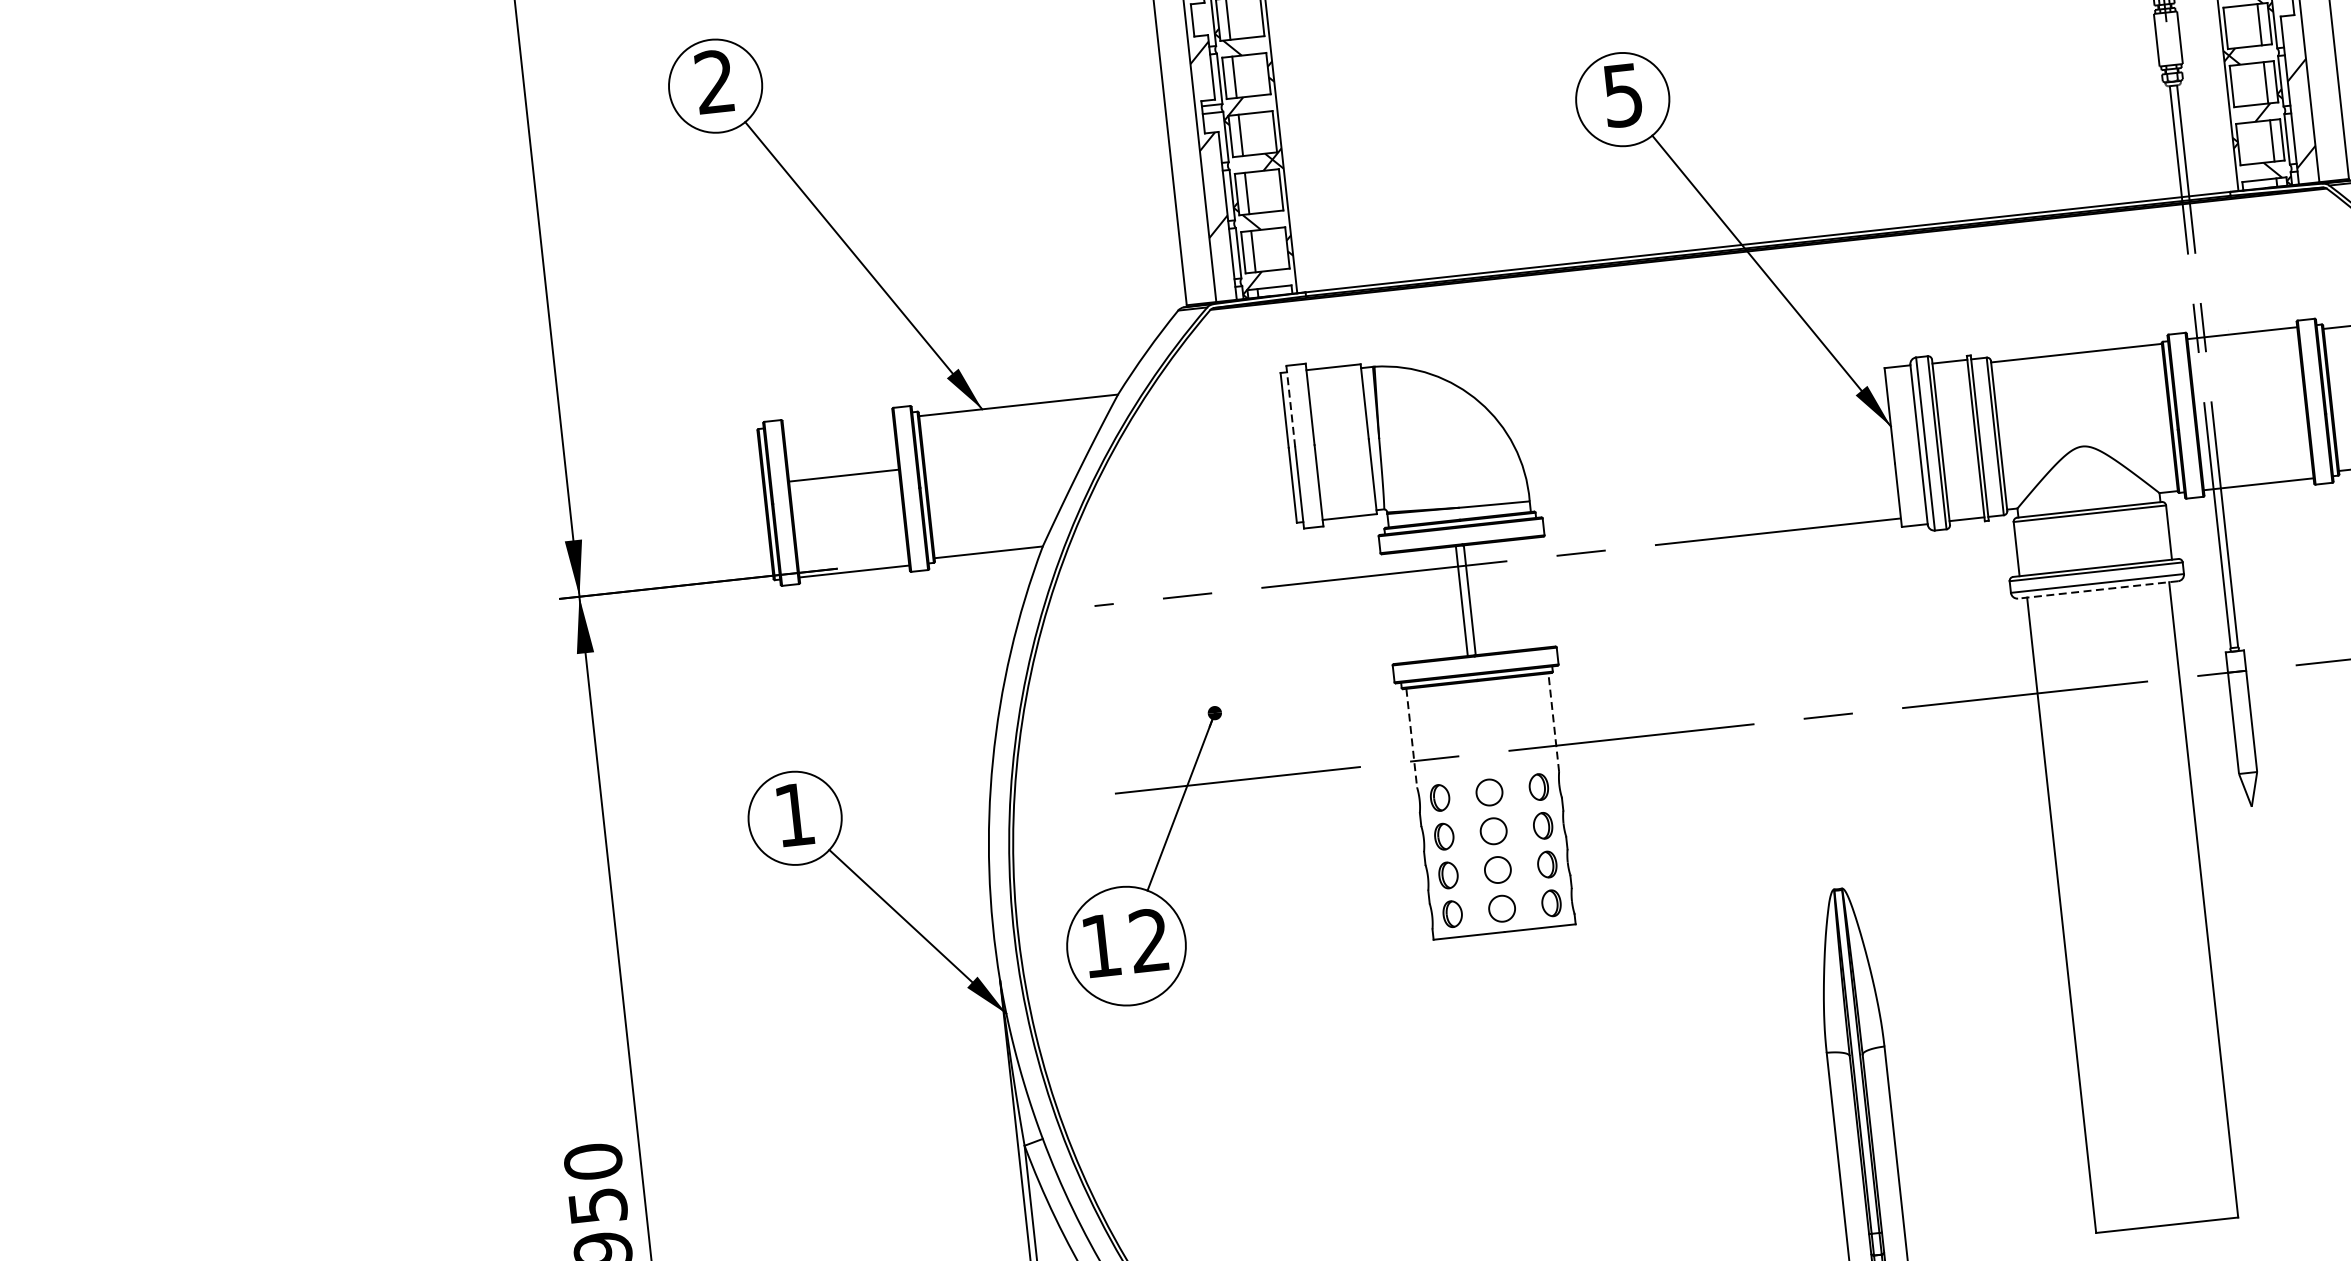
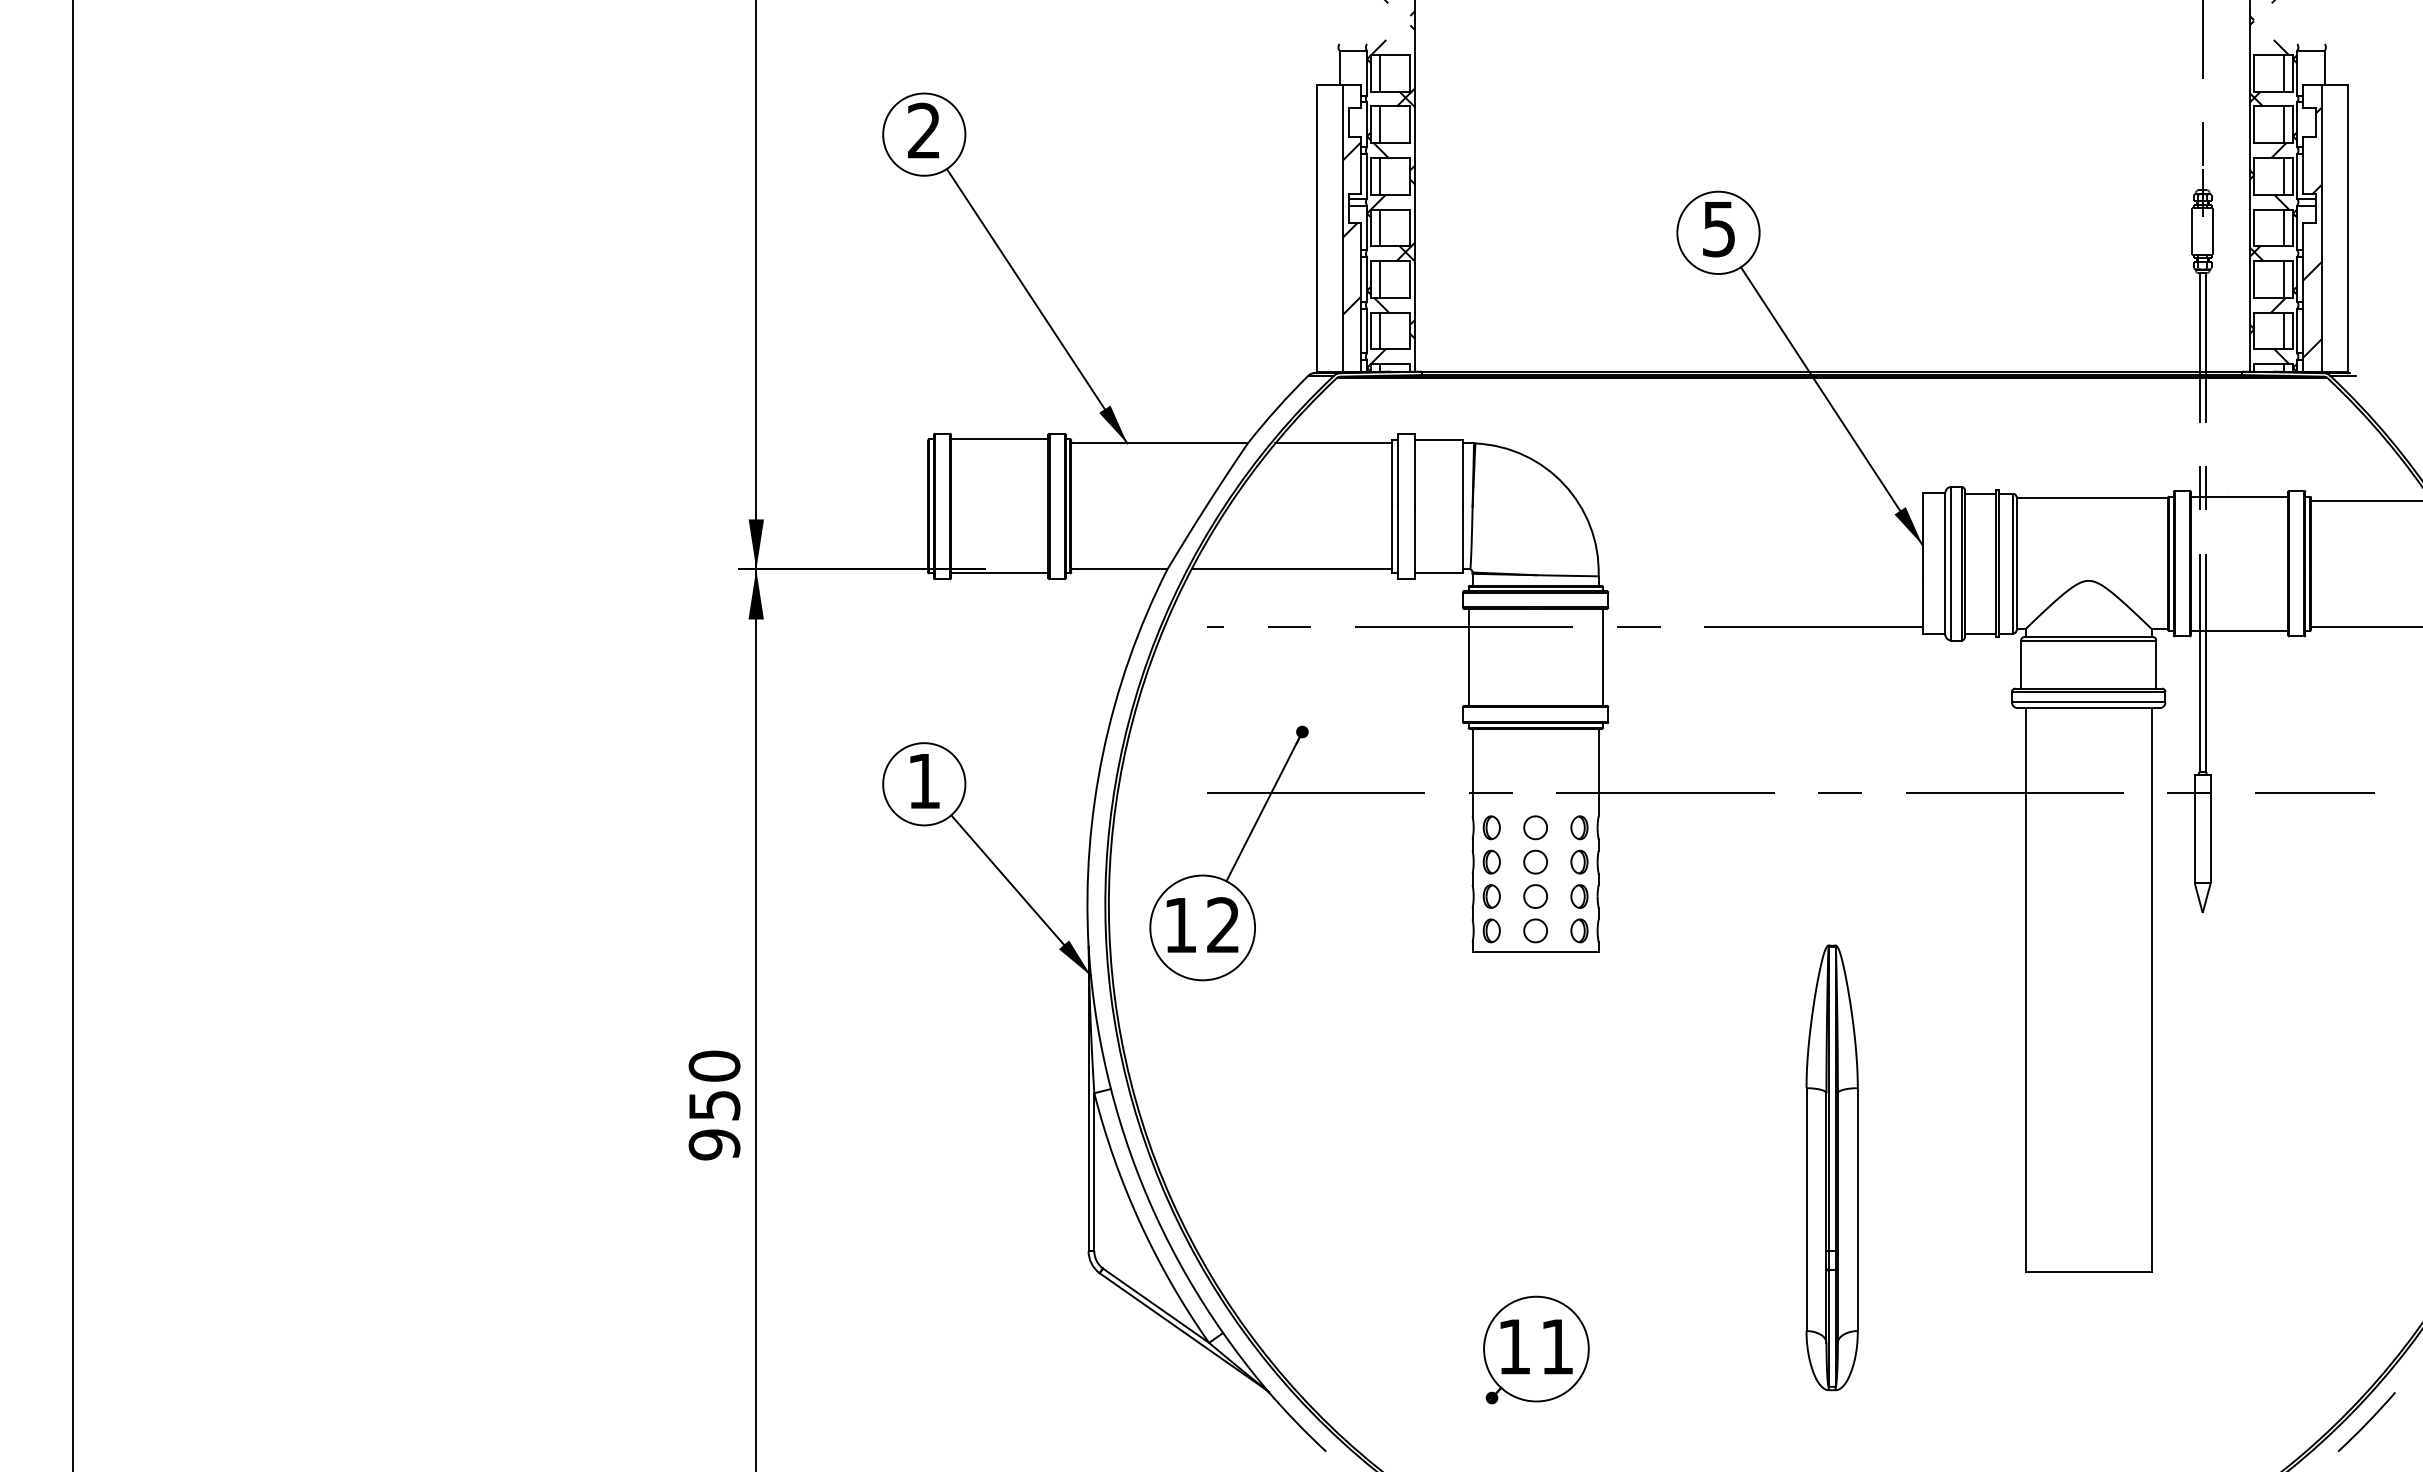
line: (1214, 384) -> (1333, 443), added
line: (1291, 405) -> (1398, 469), dashed -> solid
line: (843, 475) -> (999, 439), moved
line: (1182, 531) -> (1291, 569), added
line: (2098, 590) -> (2088, 708), dashed -> solid
line: (1469, 600) -> (1602, 657), moved
line: (1461, 601) -> (1468, 657), moved
line: (1553, 722) -> (1598, 772), dashed -> solid
line: (1411, 737) -> (1472, 772), dashed -> solid

